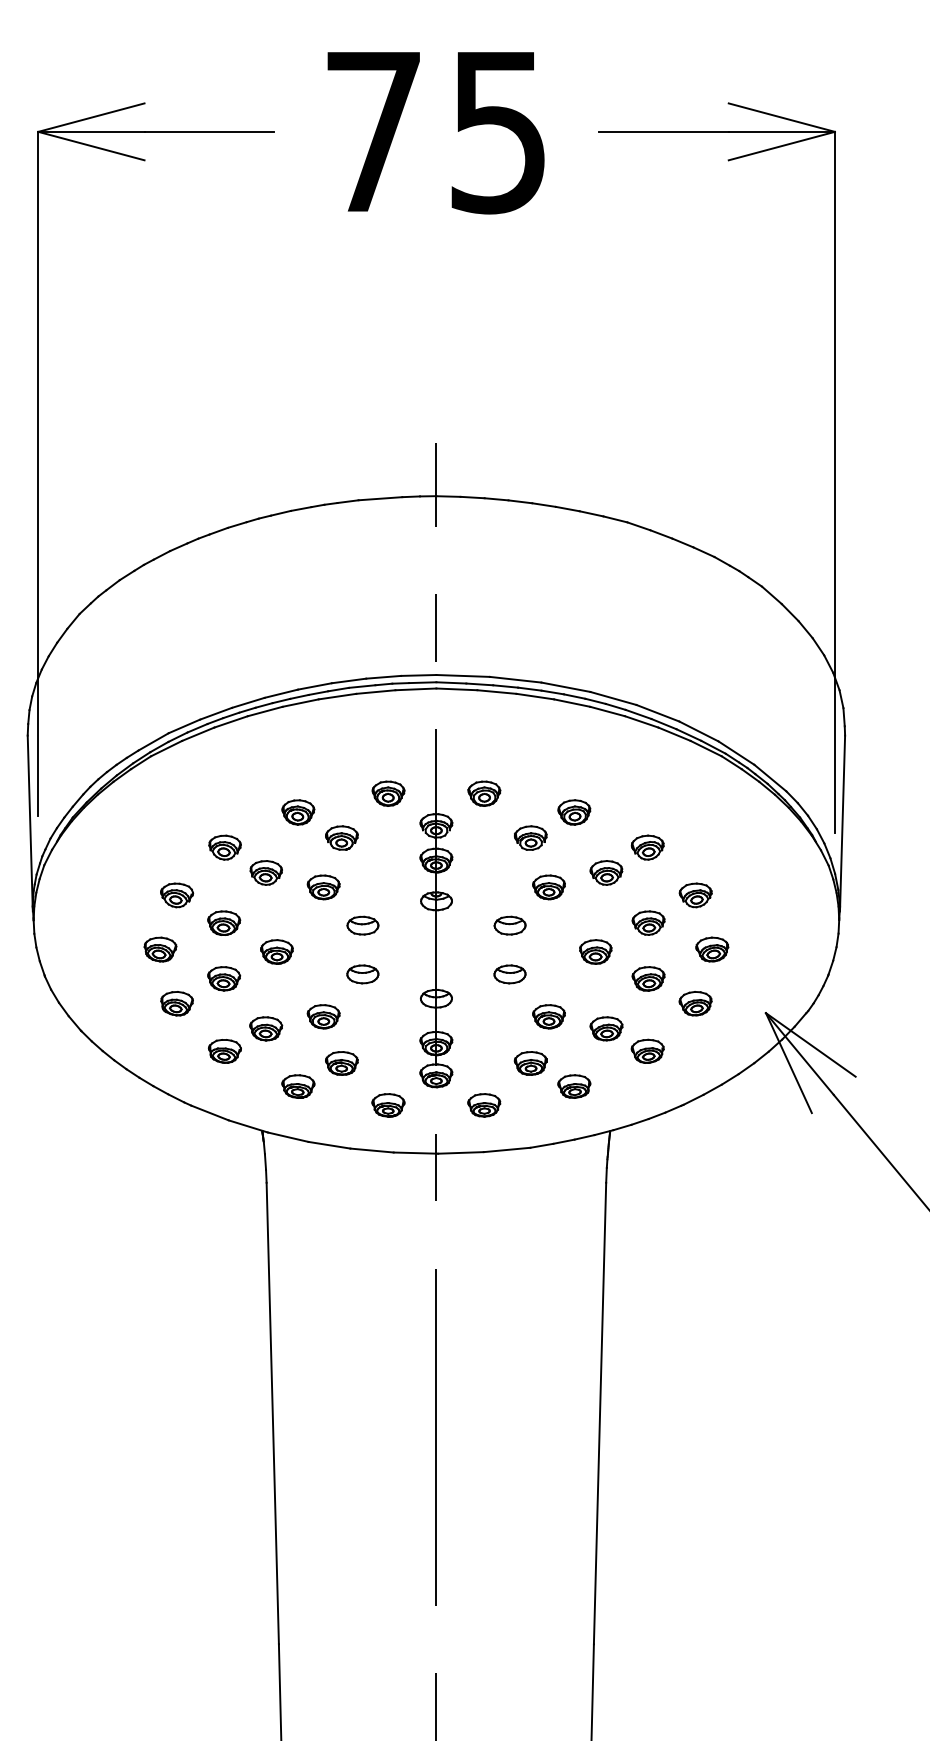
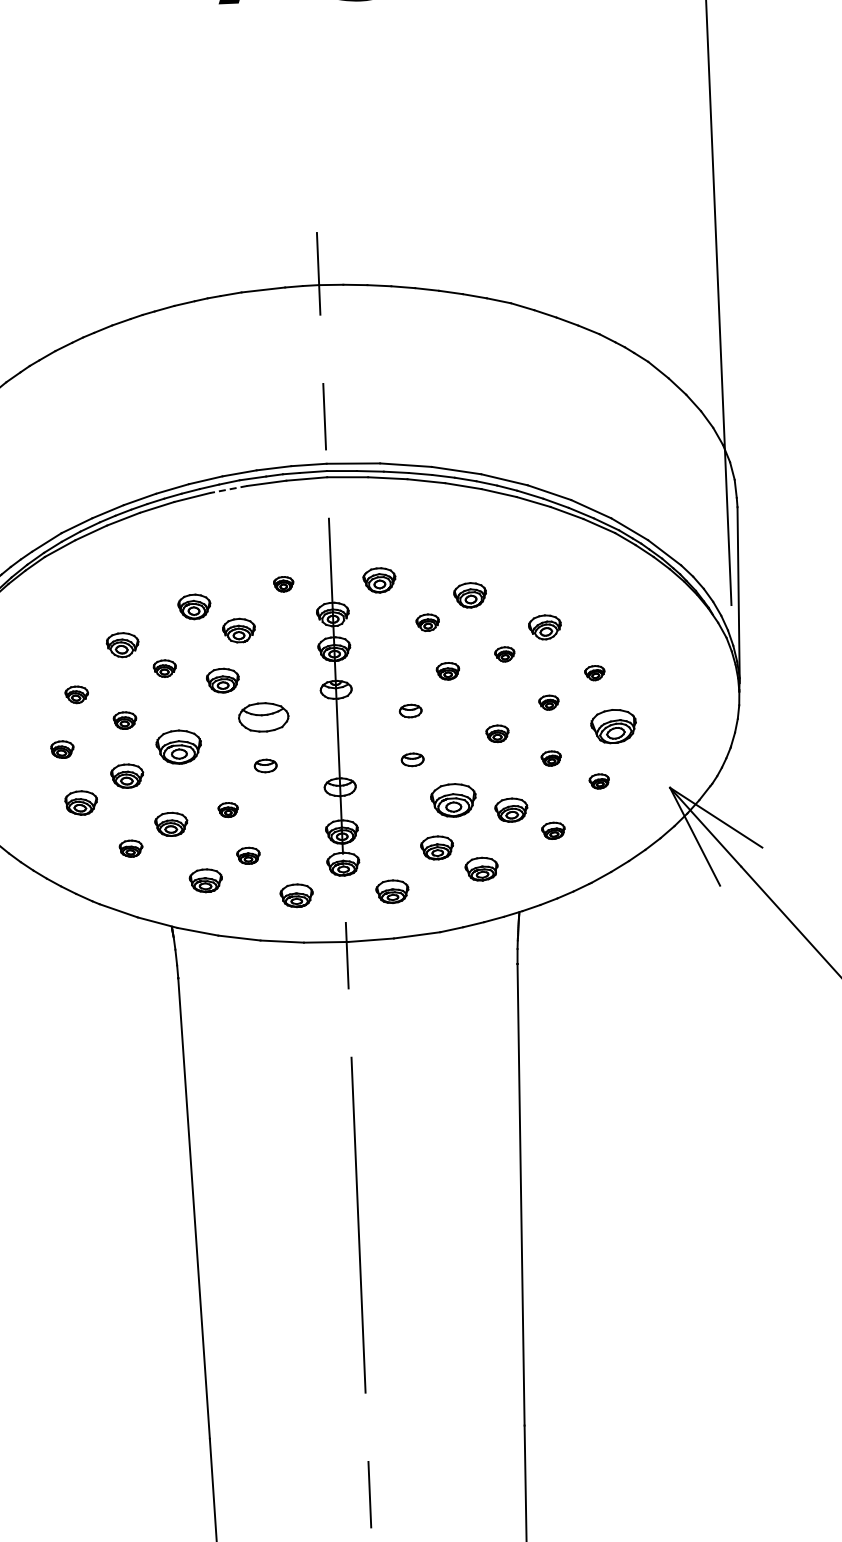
line: (337, 696) -> (228, 489), solid -> dashed
part: (388, 793) -> (283, 584), size x0.6
part: (530, 837) -> (427, 622), size x0.7
part: (265, 872) -> (164, 668), size x0.7
part: (606, 872) -> (504, 653), size x0.6
part: (548, 887) -> (447, 671), size x0.7
part: (177, 895) -> (77, 694), size x0.7
part: (695, 895) -> (594, 673), size x0.6
part: (224, 922) -> (125, 719), size x0.7
part: (648, 922) -> (548, 702), size x0.6
part: (362, 925) -> (263, 717), size x1.6
part: (509, 925) -> (410, 710), size x0.7
part: (160, 949) -> (62, 749), size x0.7
part: (712, 949) -> (613, 726), size x1.4
part: (276, 951) -> (178, 746), size x1.4
part: (595, 951) -> (497, 733), size x0.7
part: (362, 974) -> (265, 766), size x0.7
part: (509, 974) -> (412, 759), size x0.7
part: (648, 978) -> (551, 758), size x0.6
part: (695, 1003) -> (599, 781), size x0.6
part: (323, 1016) -> (228, 809), size x0.6
part: (548, 1016) -> (452, 800), size x1.4
part: (647, 1050) -> (553, 830), size x0.7
part: (224, 1051) -> (130, 848), size x0.7
part: (341, 1063) -> (248, 855), size x0.7

